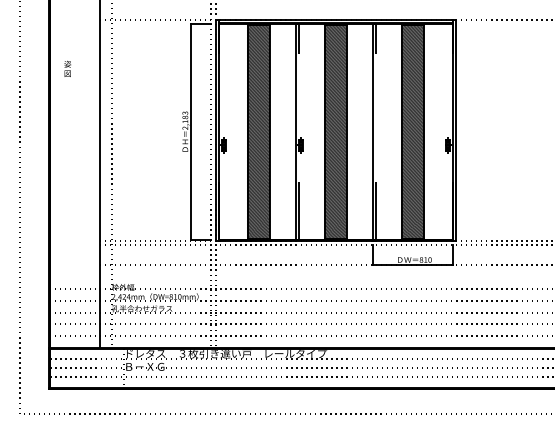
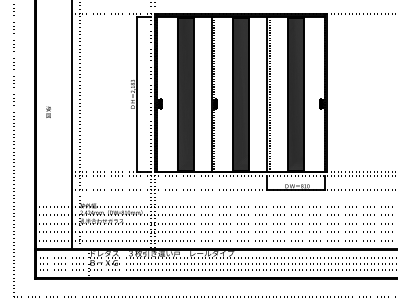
text: (67, 67) -> (48, 111), moved

